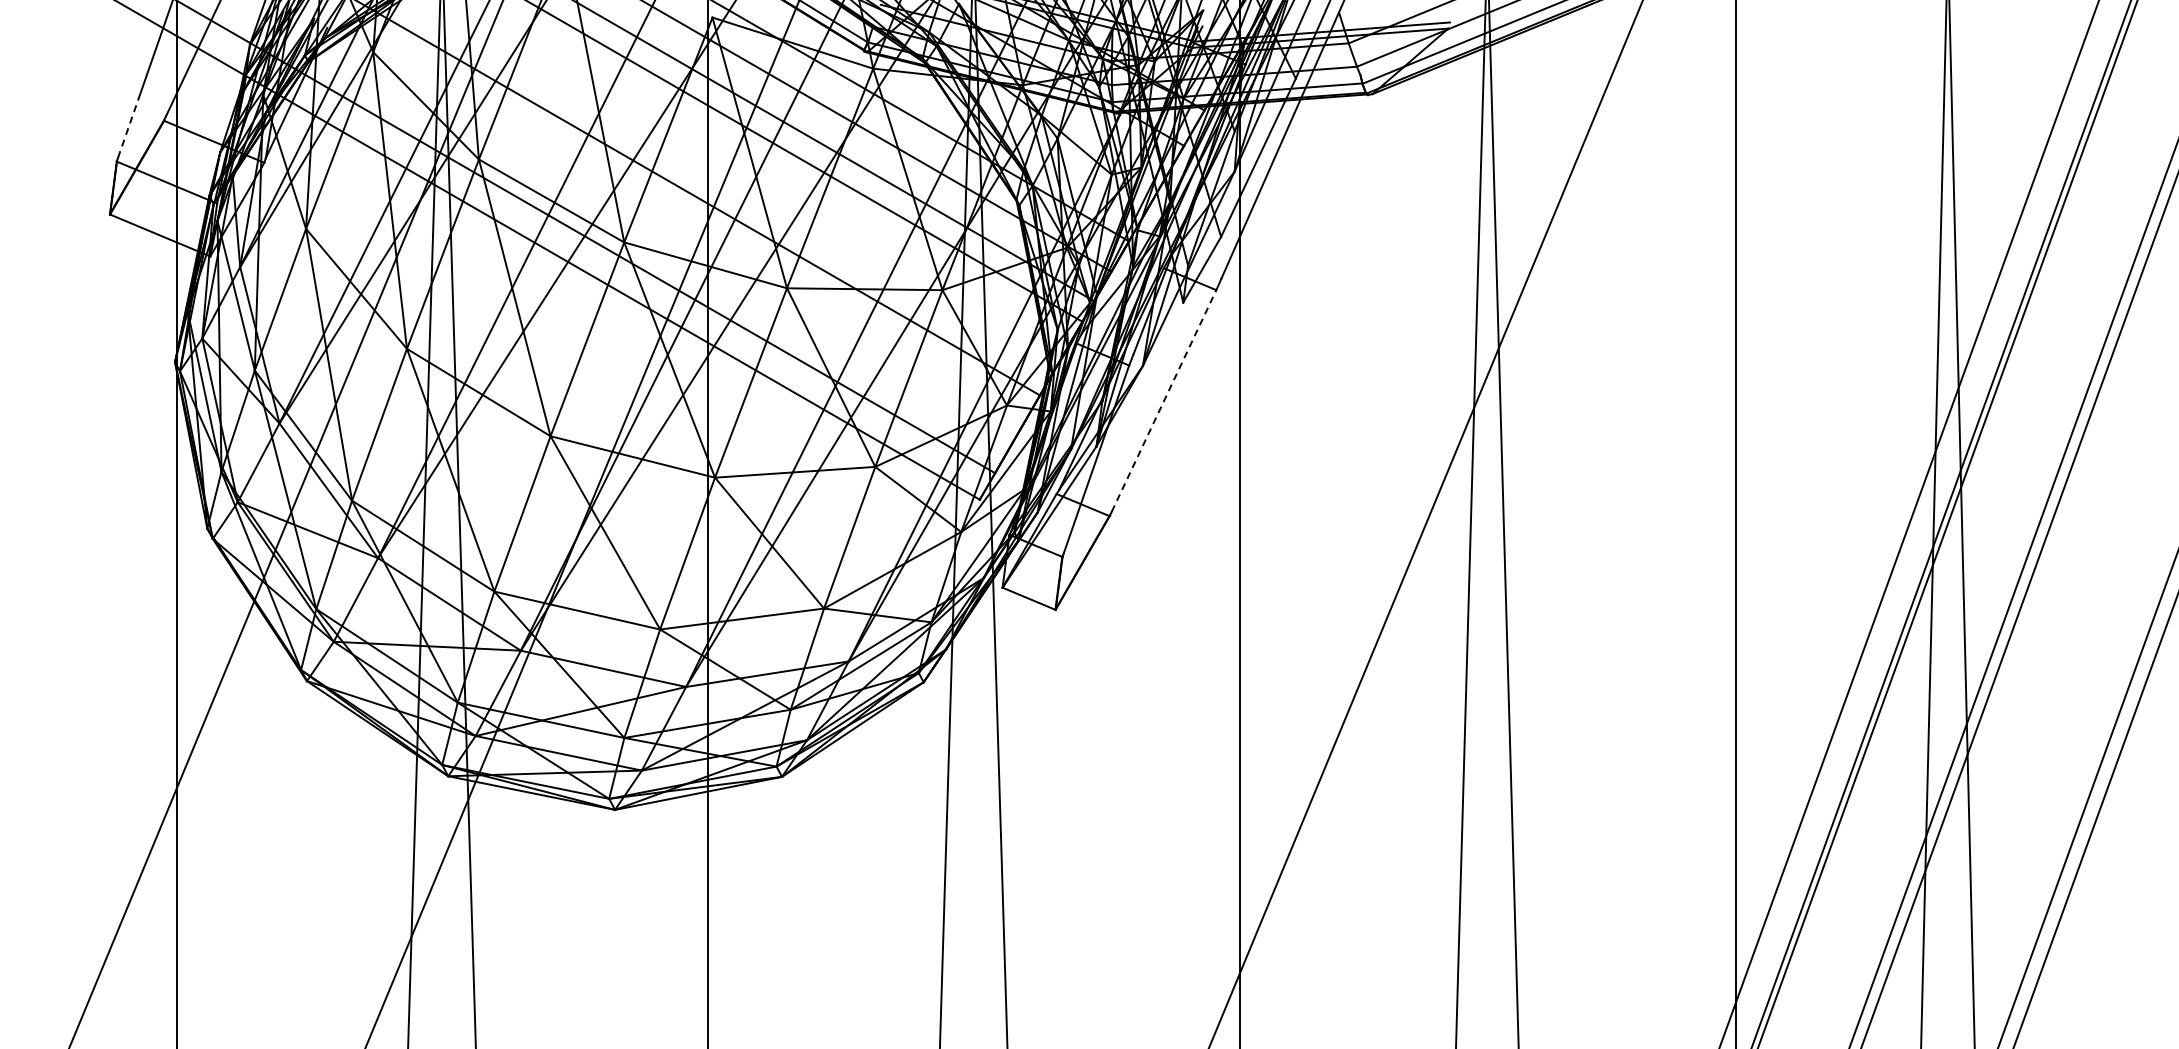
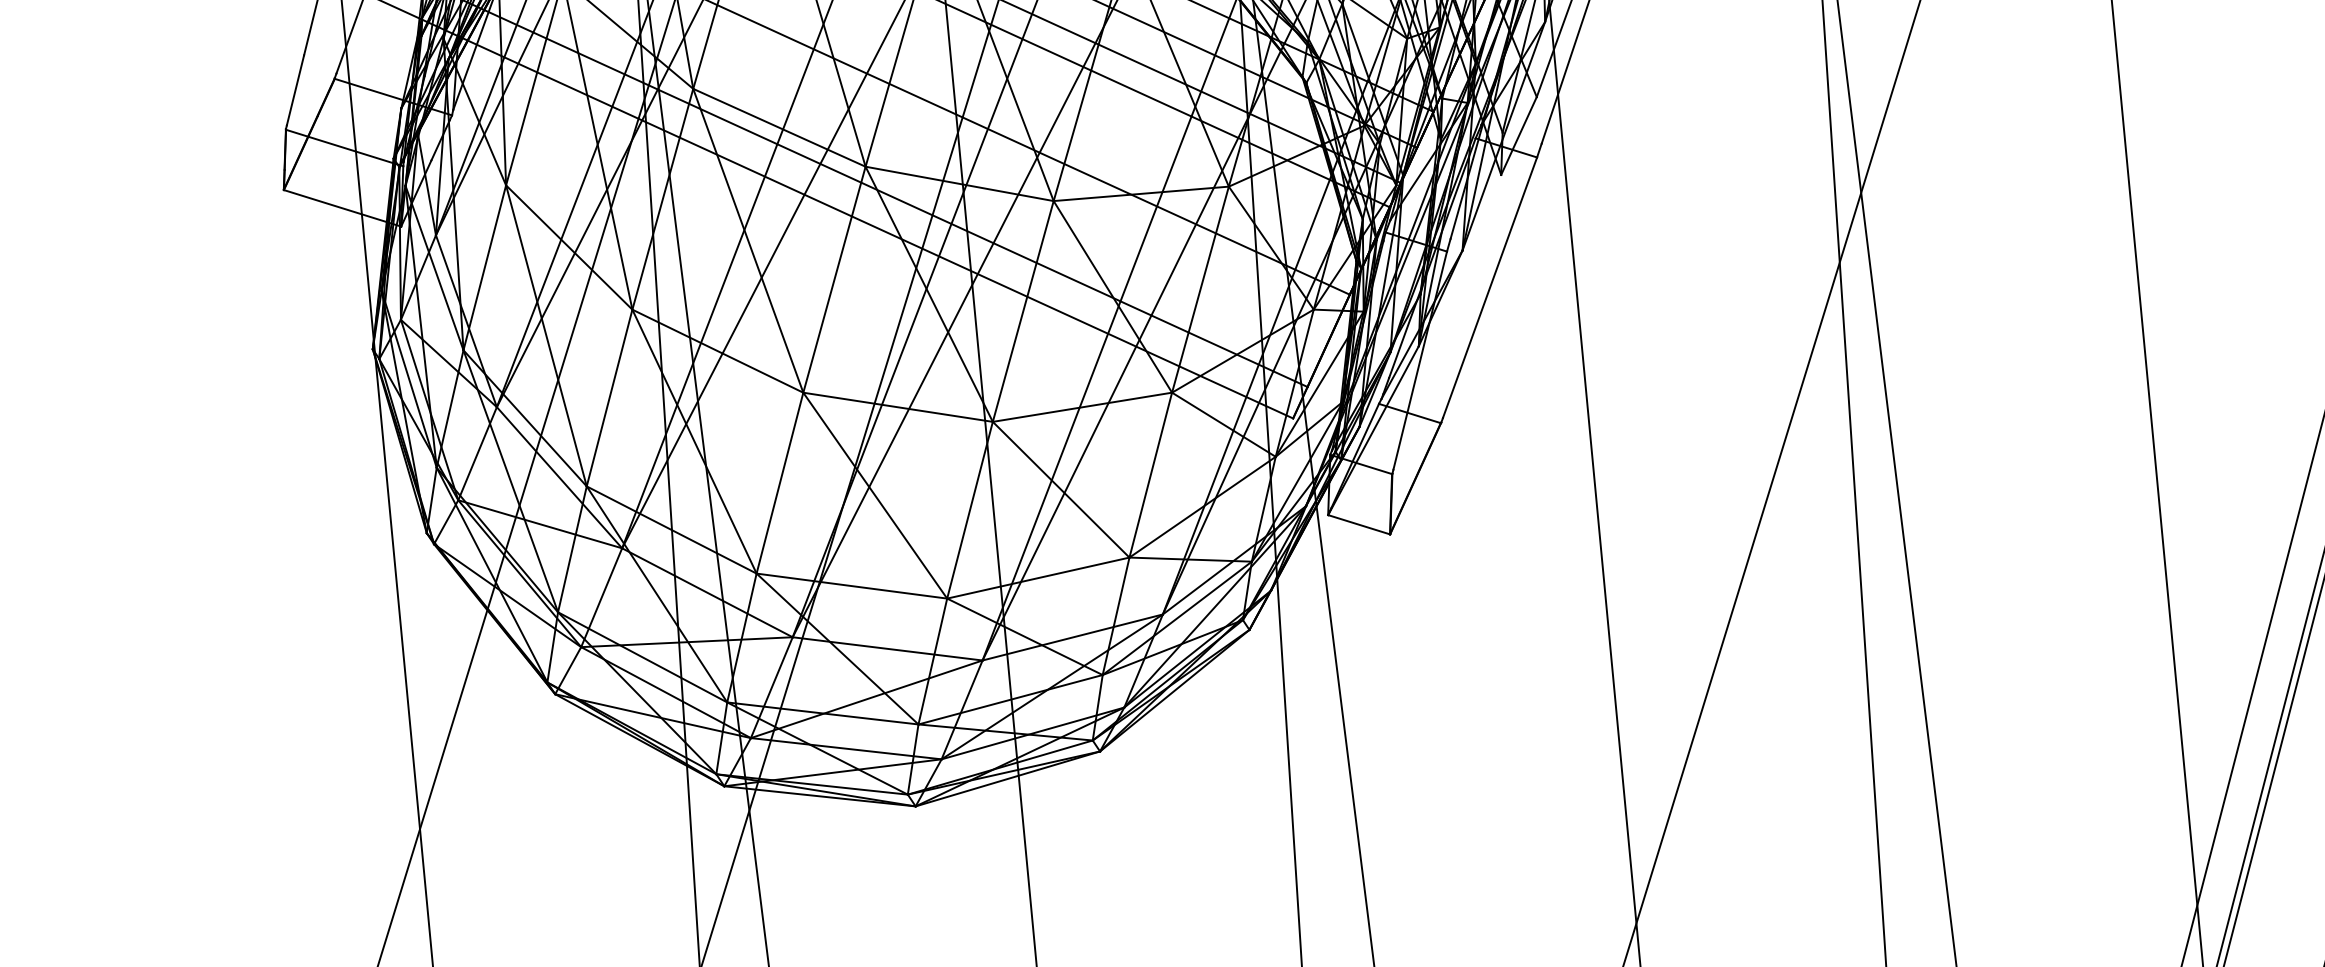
line: (128, 127) -> (295, 90), dashed -> solid
line: (1164, 400) -> (1490, 287), dashed -> solid

